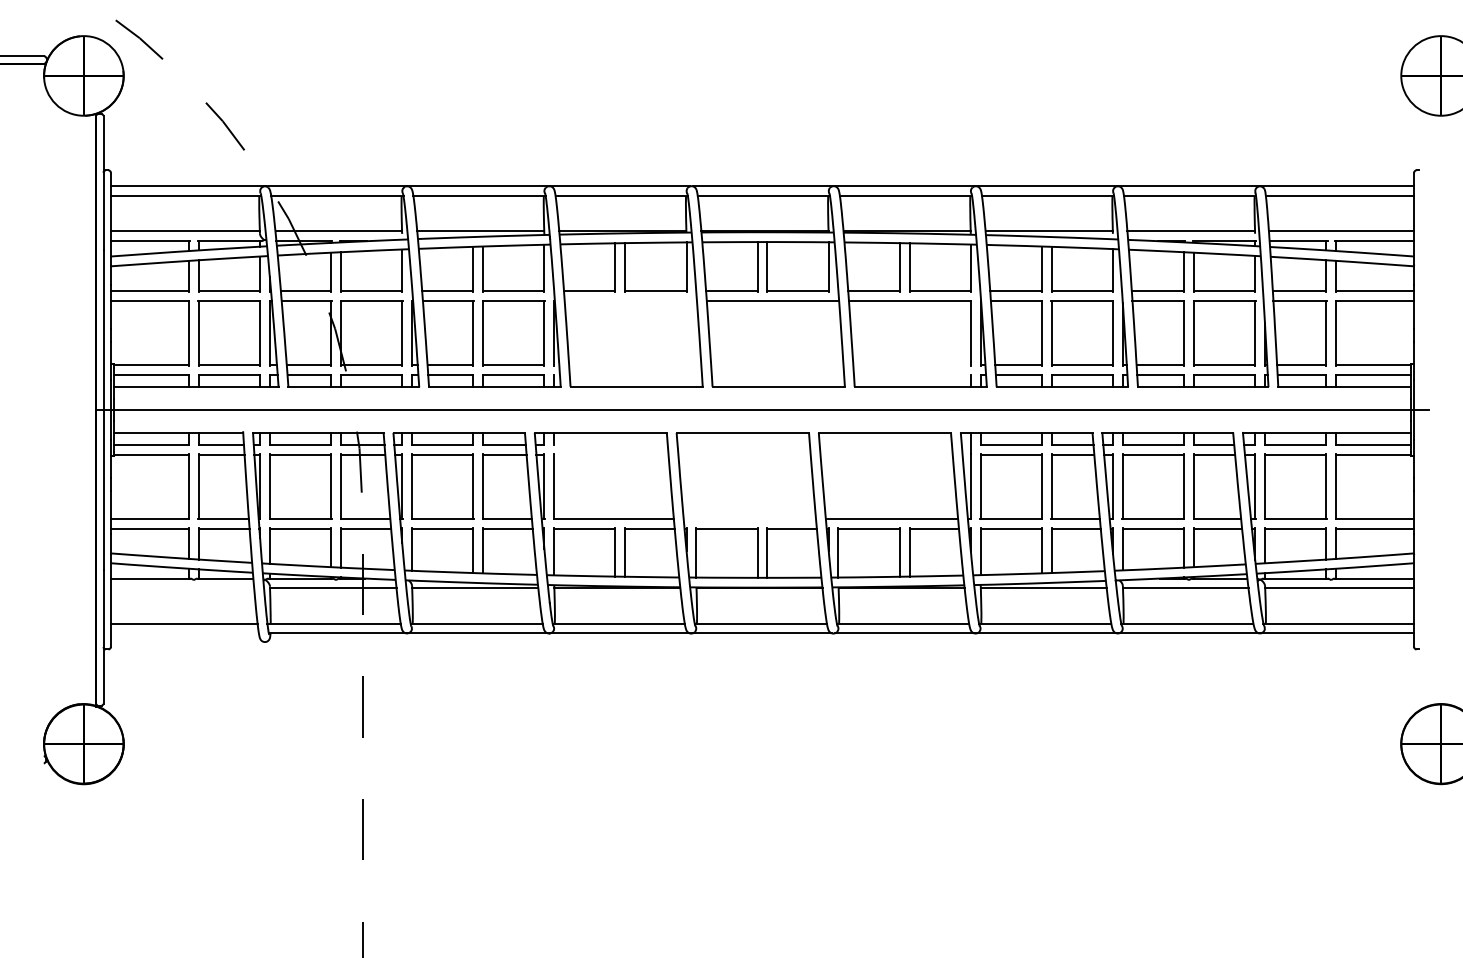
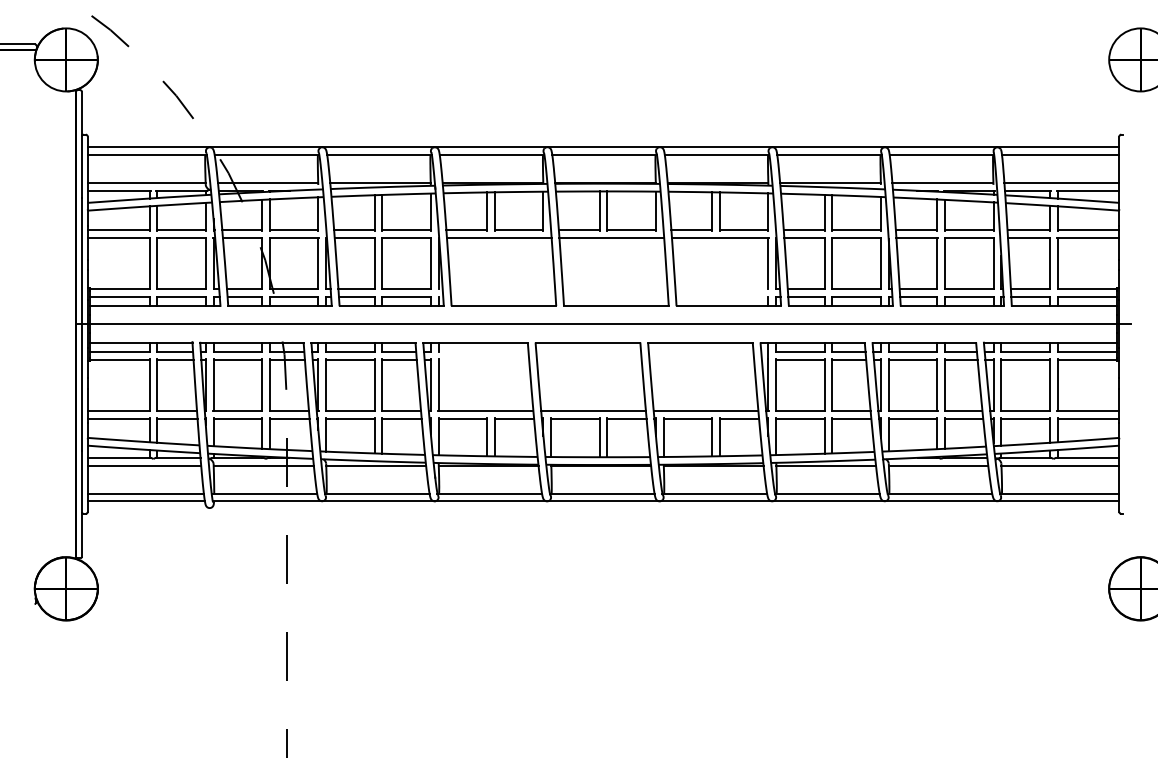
line: (629, 300) -> (498, 237), added
line: (749, 518) -> (593, 410), added
line: (182, 588) -> (144, 465), added
line: (183, 633) -> (145, 501), added

